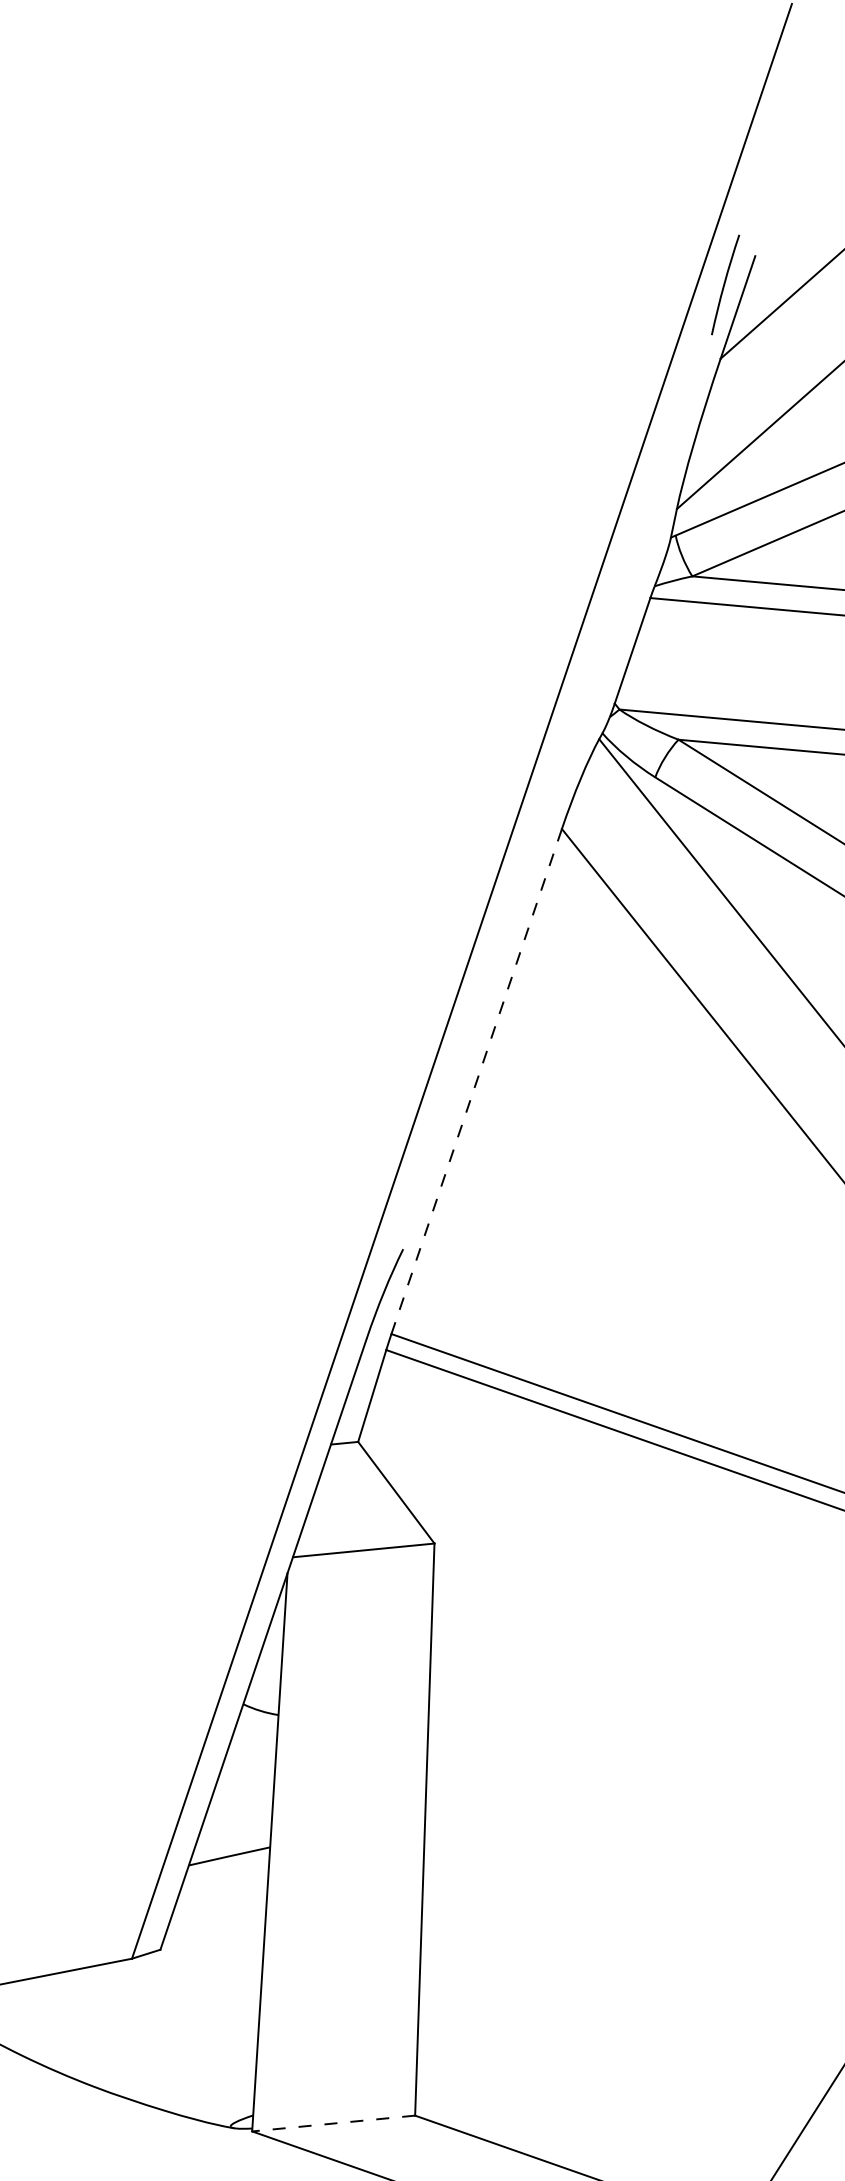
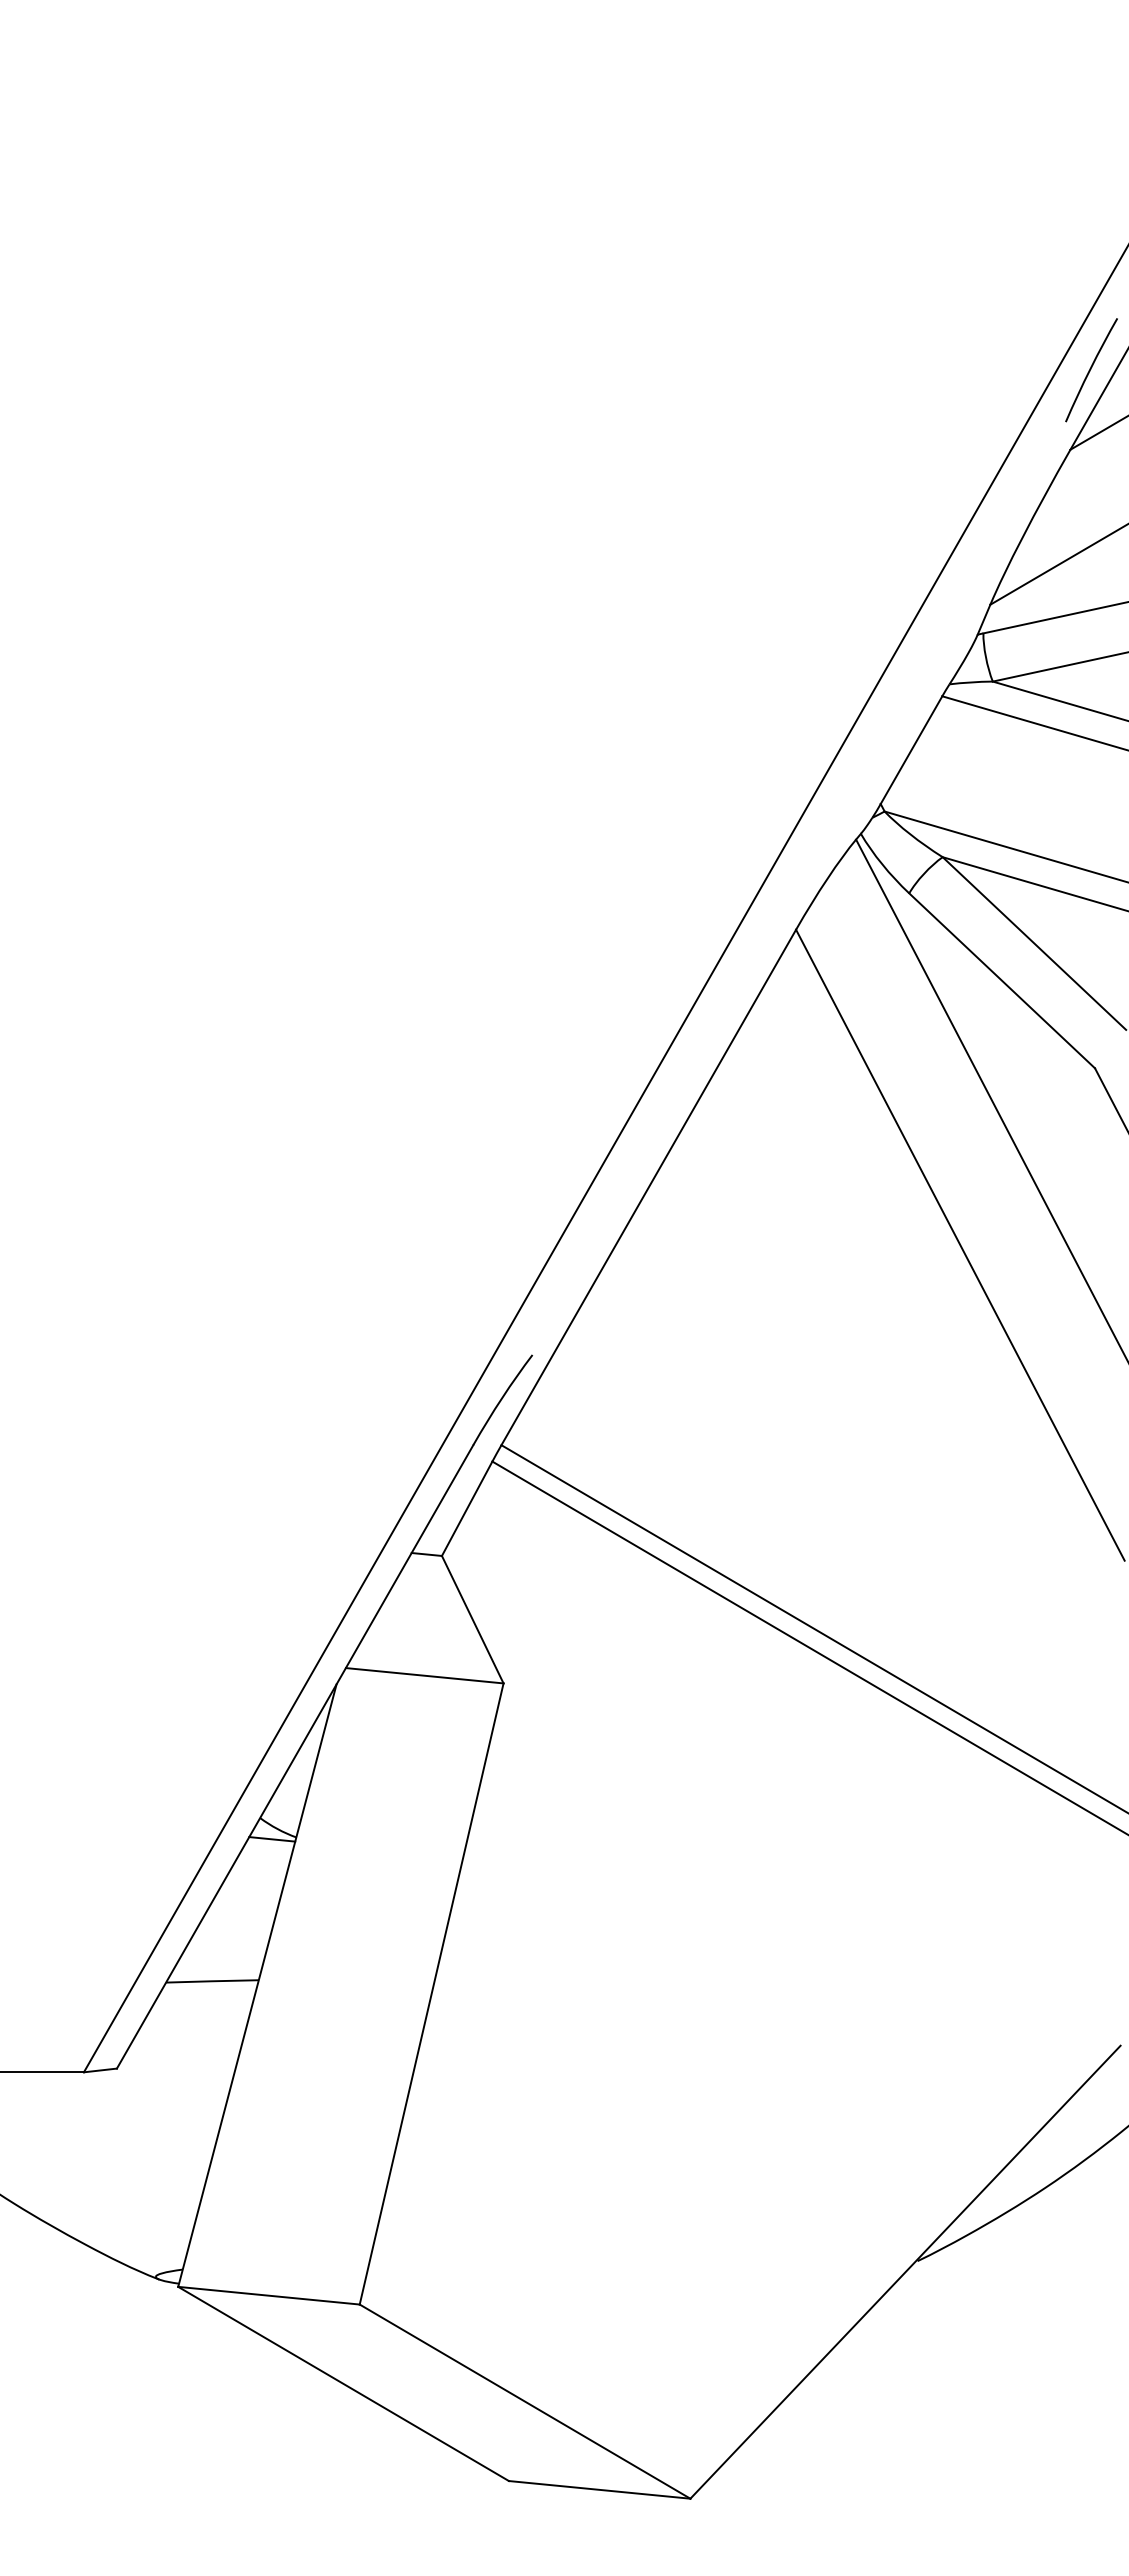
line: (476, 1081) -> (648, 1187), dashed -> solid
line: (257, 1721) -> (272, 1839), added
line: (333, 2123) -> (268, 2295), dashed -> solid

